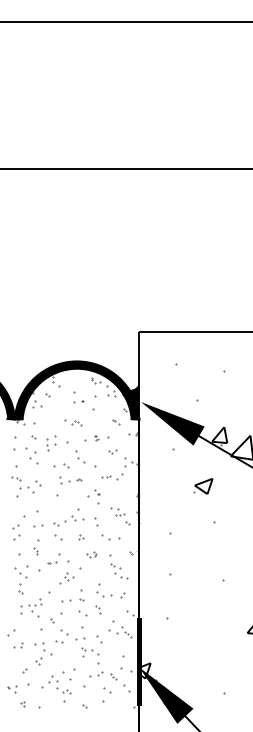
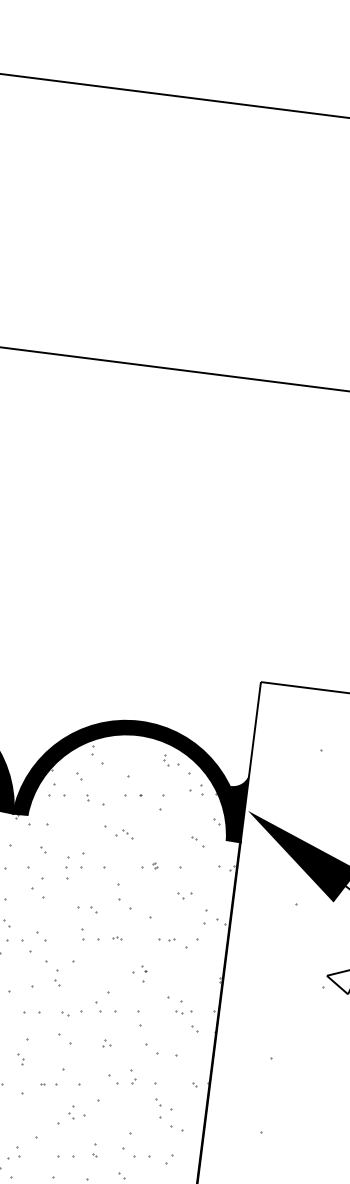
part: (93, 403) -> (160, 802), size x0.62
part: (58, 406) -> (96, 799), added
part: (92, 437) -> (150, 864), size x0.62
part: (61, 465) -> (87, 908), size x0.71
part: (93, 497) -> (138, 974), size x0.62
part: (46, 503) -> (51, 974), added
part: (91, 554) -> (122, 1077), size x1.67
part: (82, 595) -> (96, 1150), size x0.62

